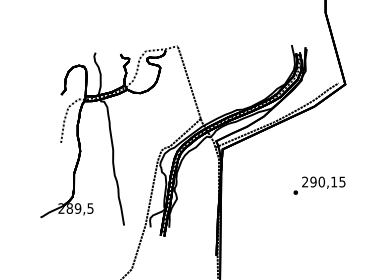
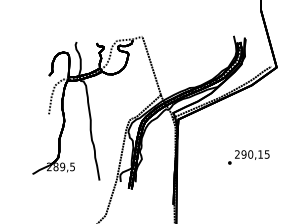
text: (319, 185) -> (248, 157), moved

